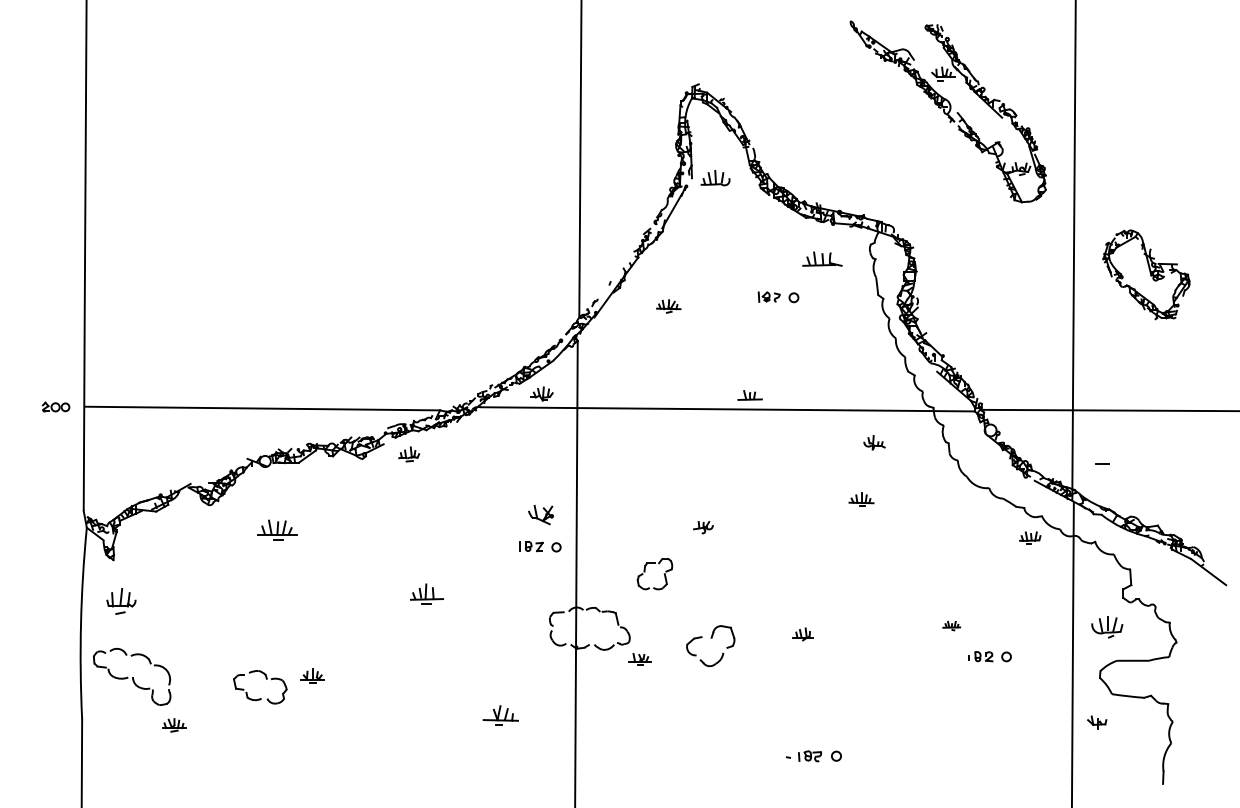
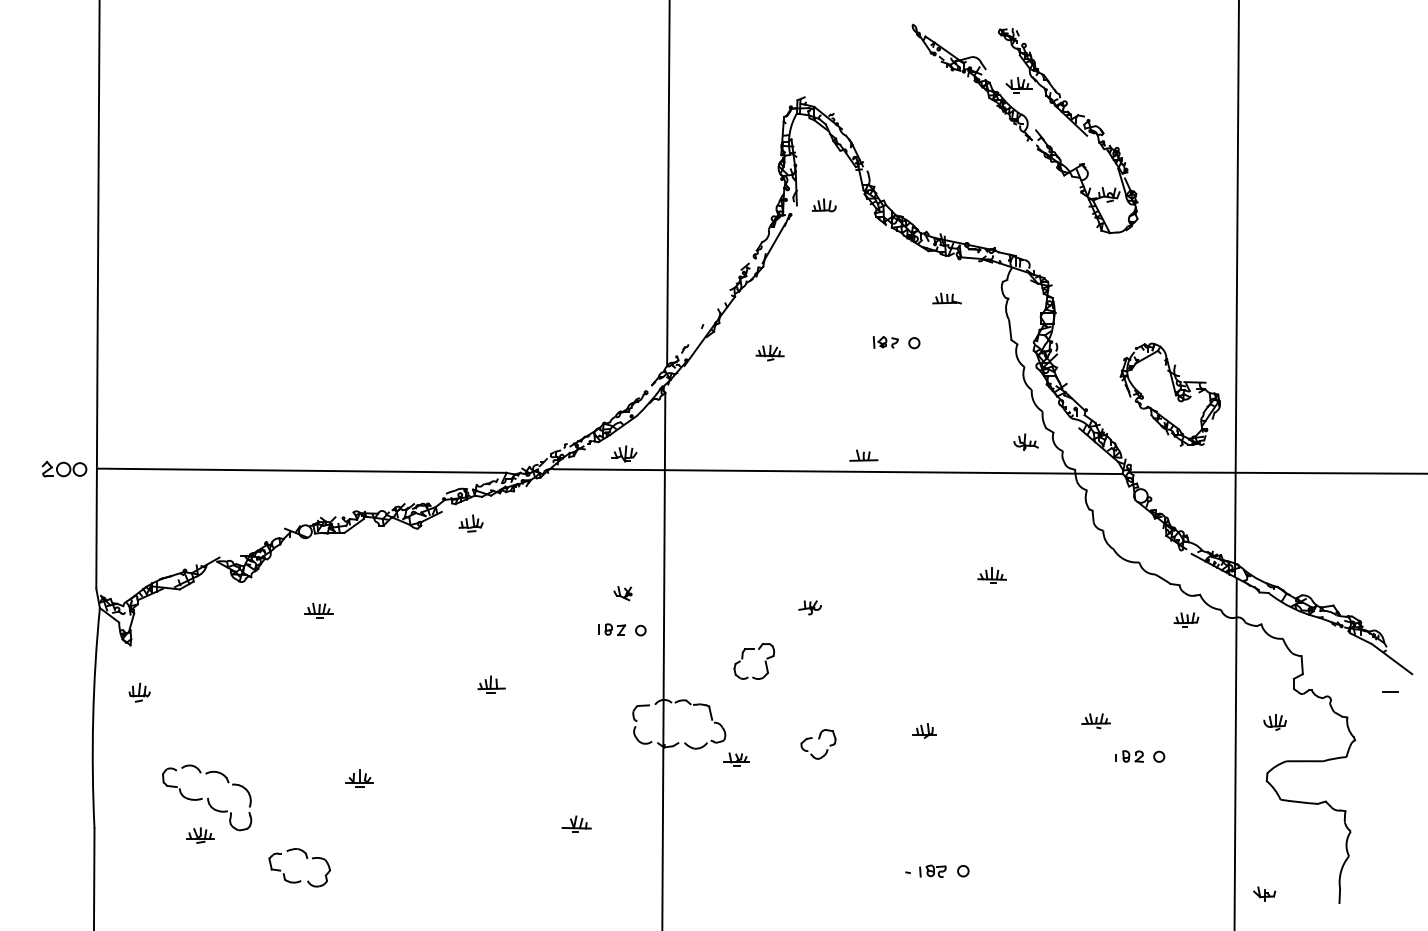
part: (947, 111) -> (1024, 128), moved
part: (715, 178) -> (824, 205), size x0.71
part: (821, 259) -> (946, 298), size x0.62
part: (1145, 274) -> (1169, 394), moved
part: (56, 406) -> (64, 468), size x1.43
part: (873, 442) -> (1025, 441), moved
line: (1102, 463) -> (1390, 691), moved
part: (540, 515) -> (622, 593), size x0.62
part: (276, 529) -> (318, 610), size x0.62
part: (426, 594) -> (491, 684), size x0.71
part: (121, 601) -> (139, 692), size x0.62
part: (951, 626) -> (1095, 721), size x1.43
part: (1106, 627) -> (1274, 722), size x0.62
part: (710, 646) -> (818, 744), size x0.62
part: (132, 676) -> (207, 797), moved
part: (266, 679) -> (306, 858), moved
part: (500, 714) -> (576, 823), size x0.71
part: (1097, 721) -> (1264, 893), moved

